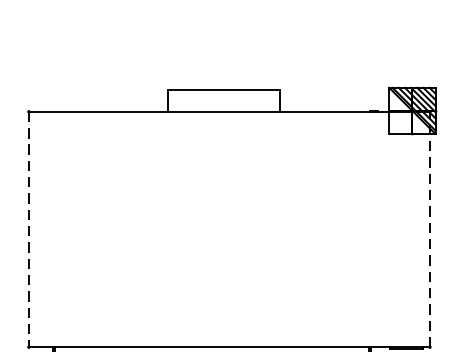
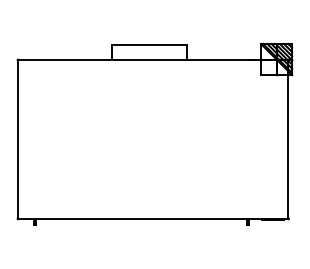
line: (430, 228) -> (288, 138), dashed -> solid
line: (29, 229) -> (18, 139), dashed -> solid

